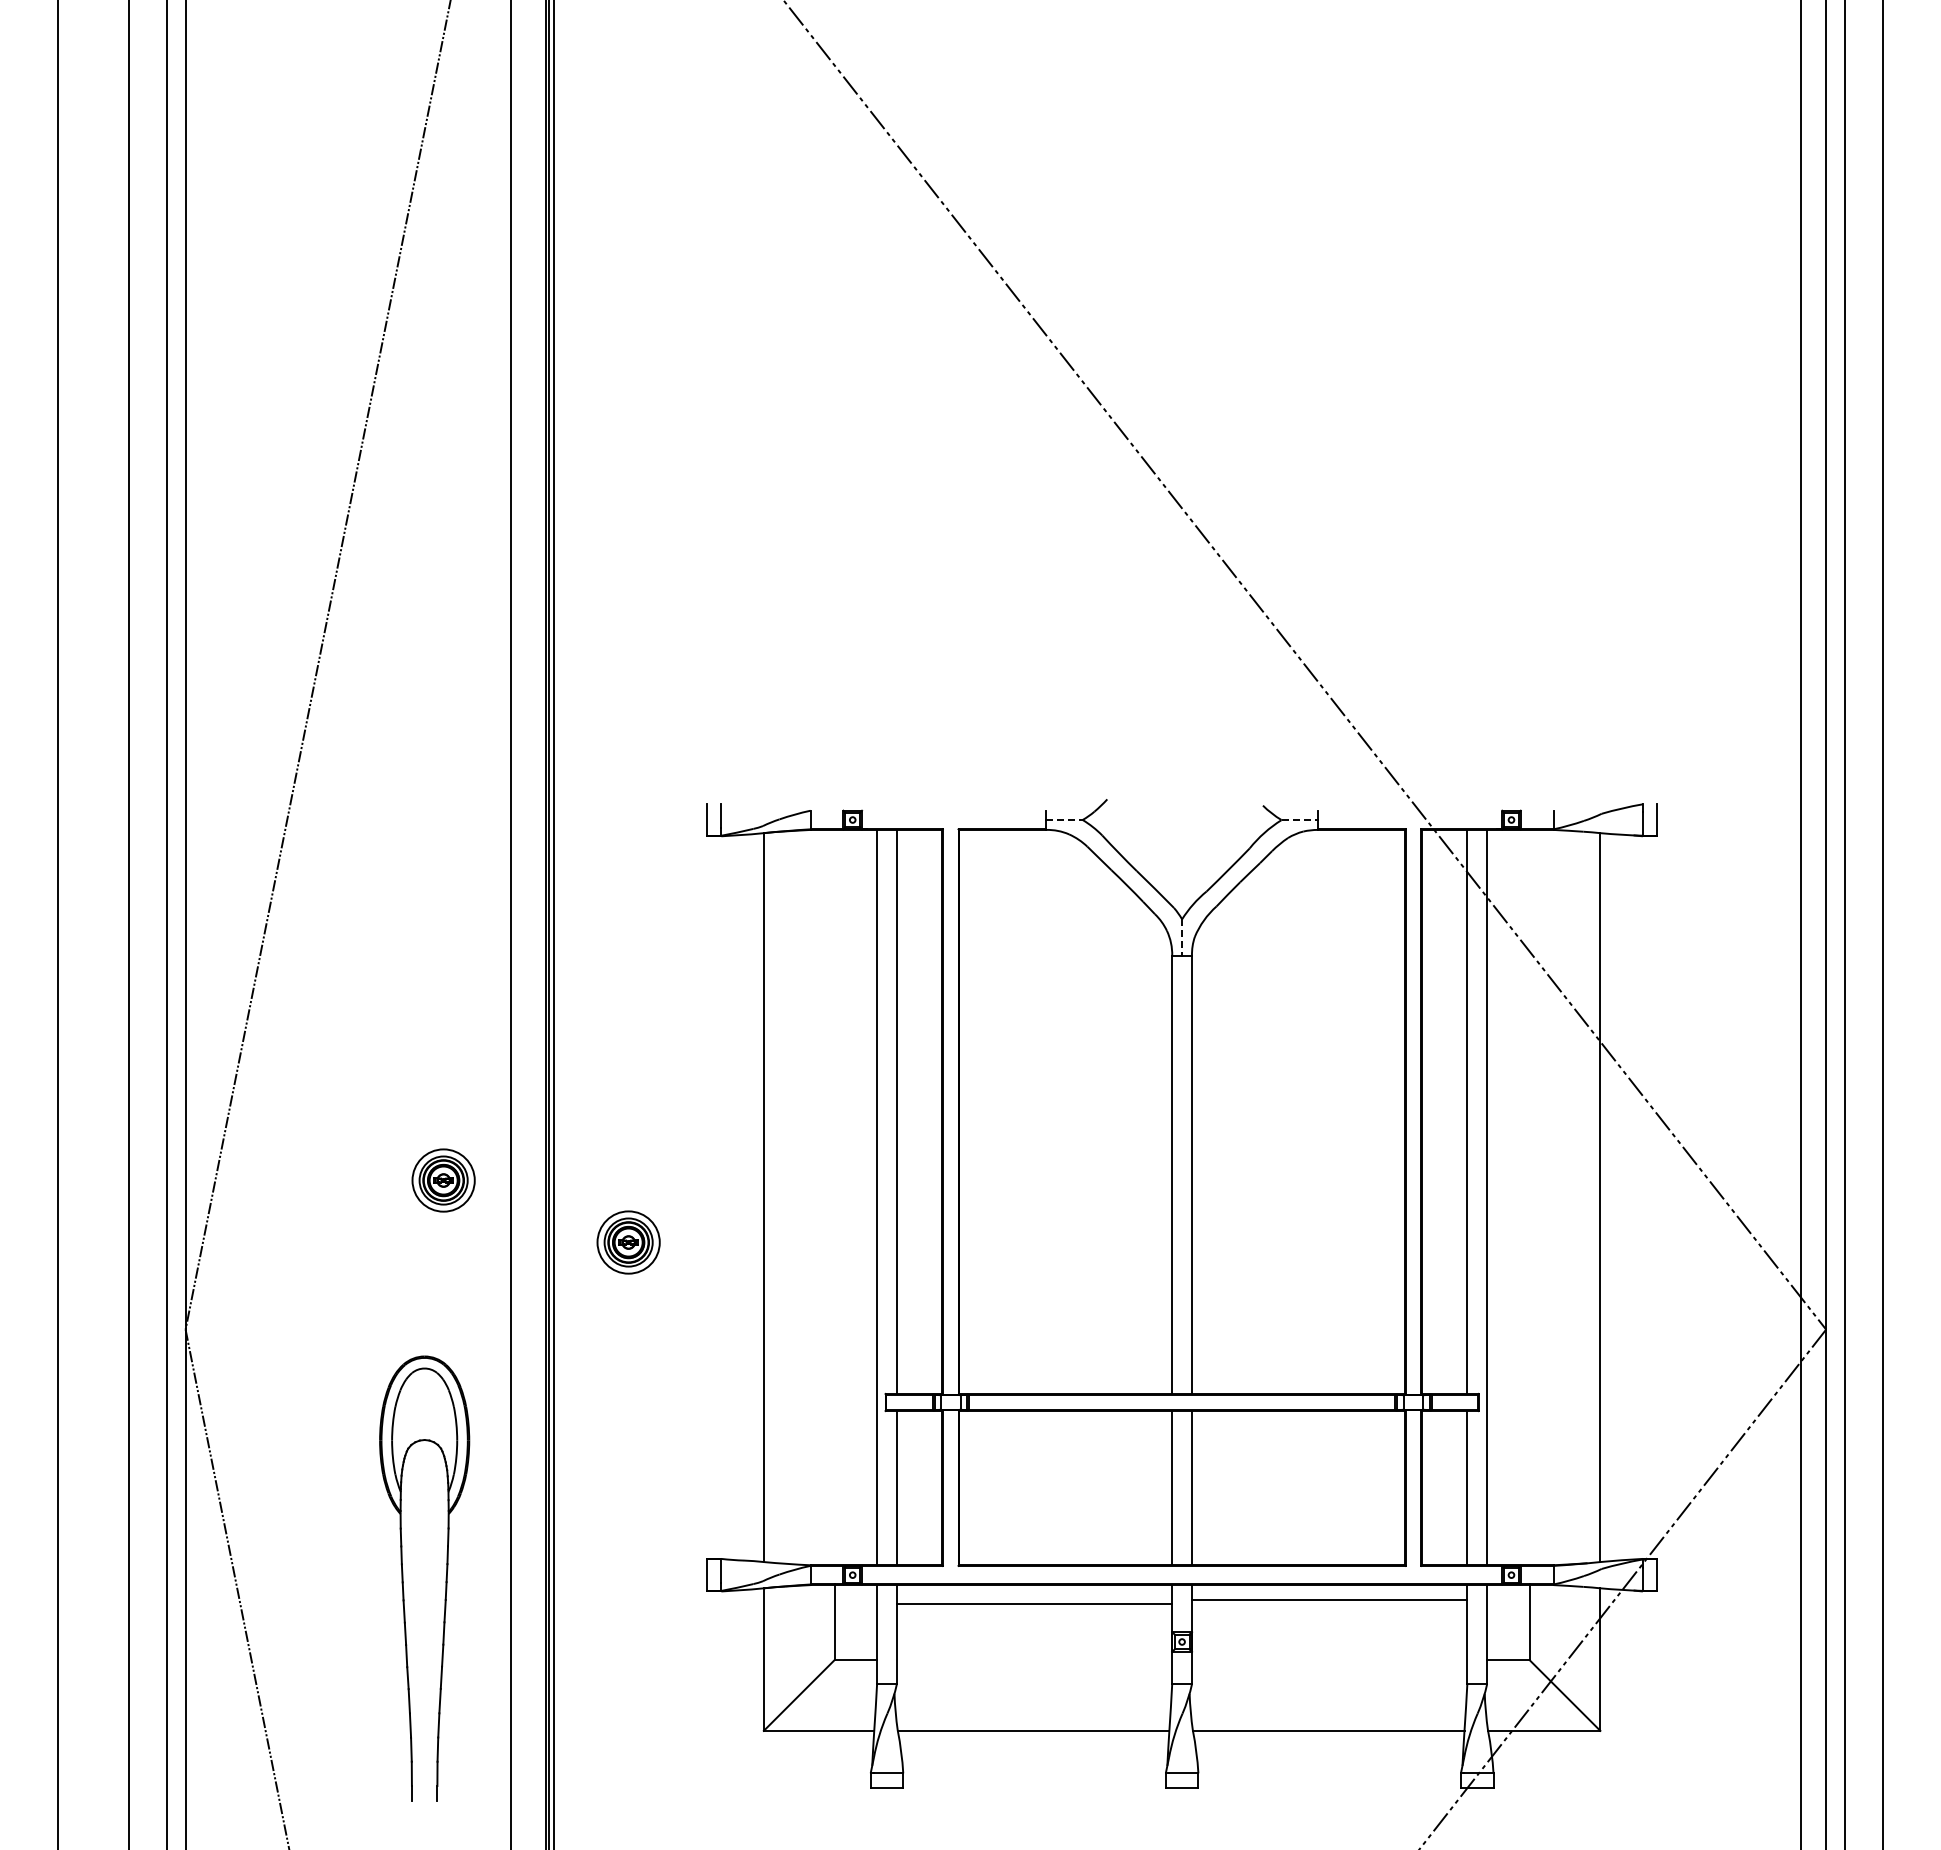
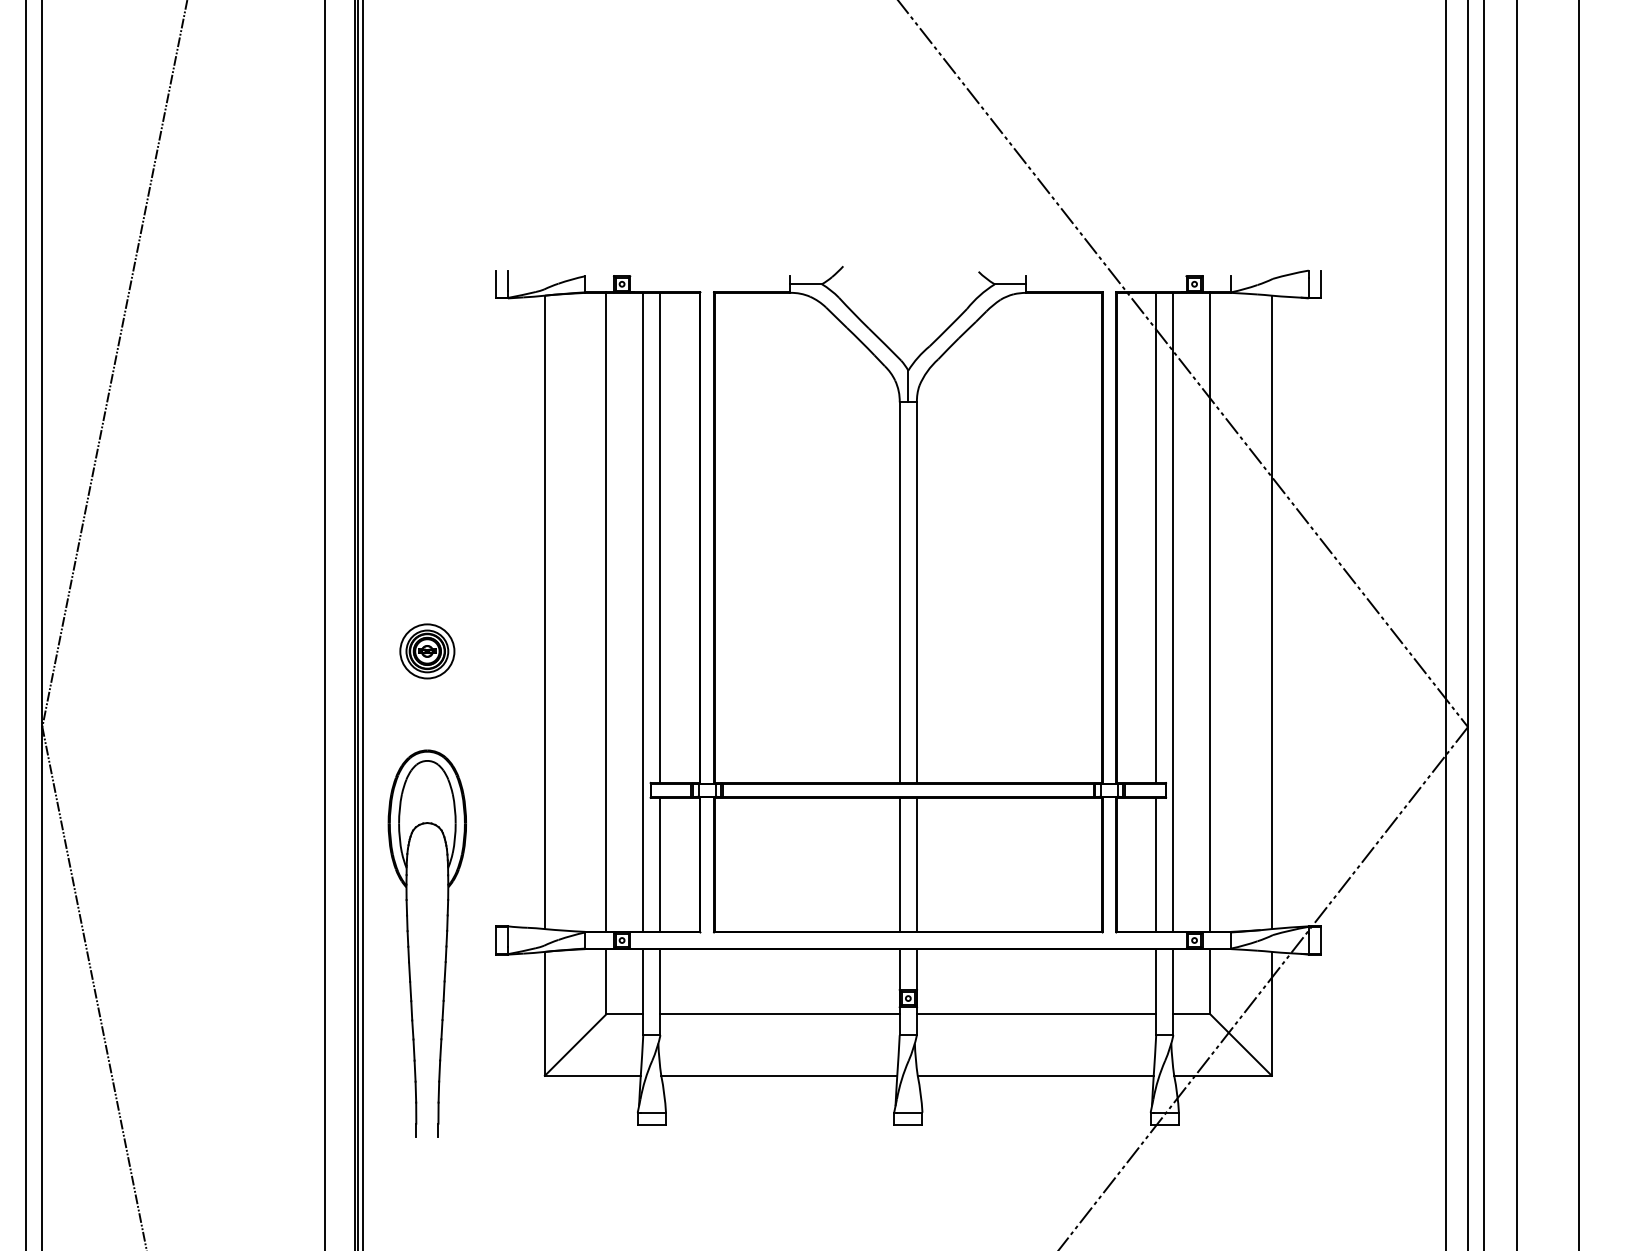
line: (1064, 820) -> (806, 284), dashed -> solid
line: (1300, 820) -> (1011, 284), dashed -> solid
line: (1182, 938) -> (908, 387), dashed -> solid
part: (443, 1180) -> (266, 597), removed
line: (834, 1197) -> (606, 612), added
line: (1529, 1197) -> (1210, 612), added
part: (403, 1578) -> (409, 943), moved
line: (1329, 1600) -> (1036, 1014), moved
line: (1034, 1604) -> (780, 1014), moved

